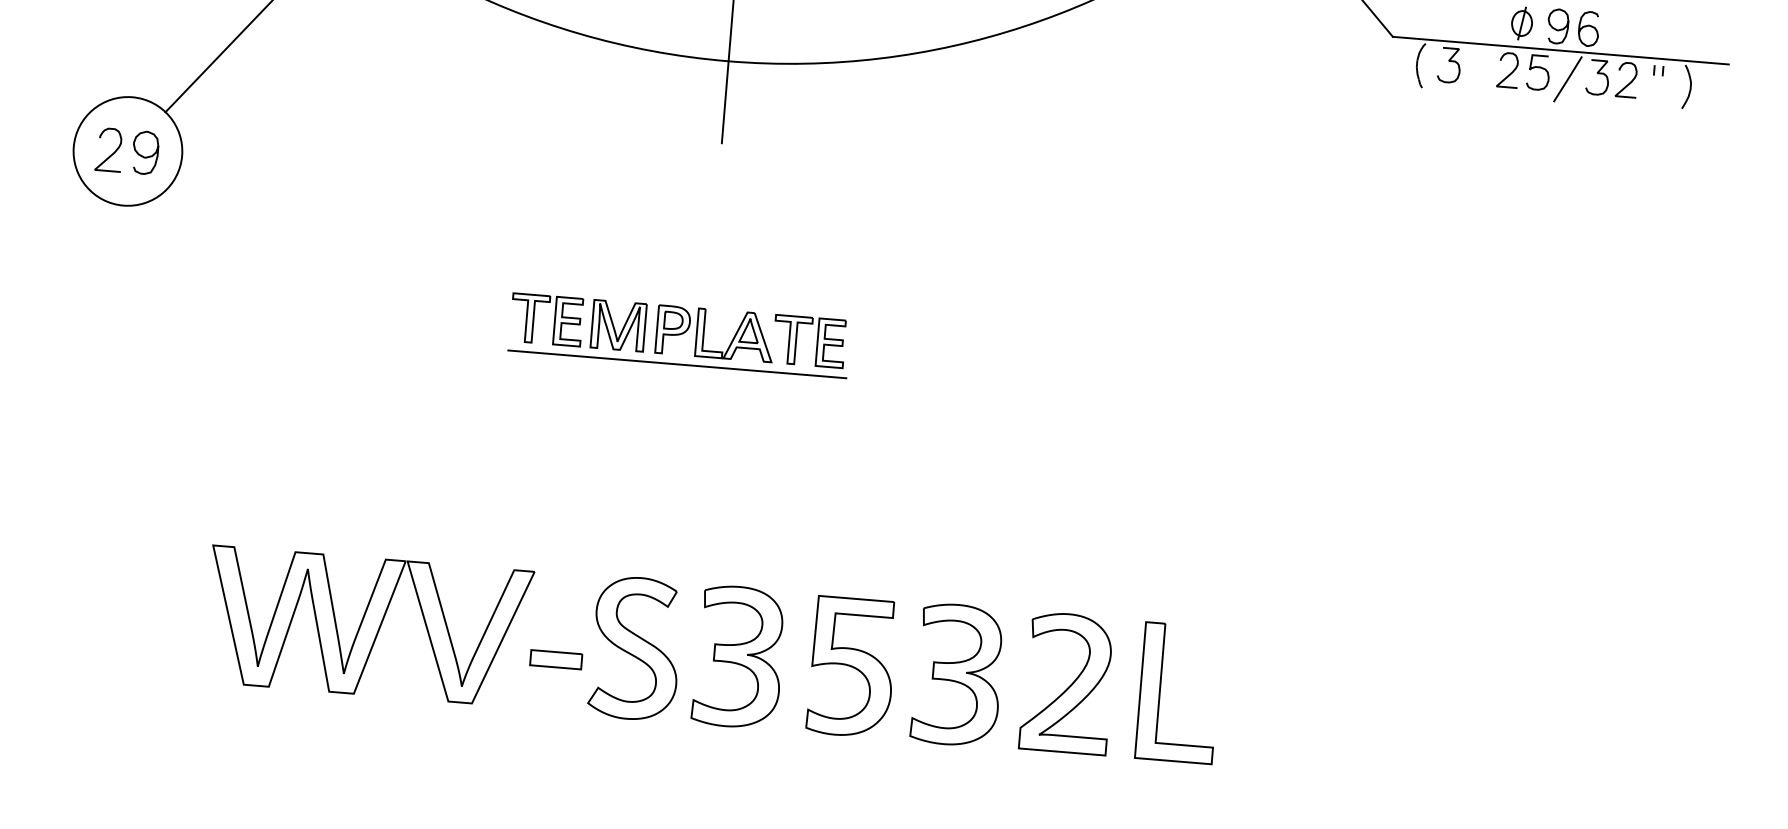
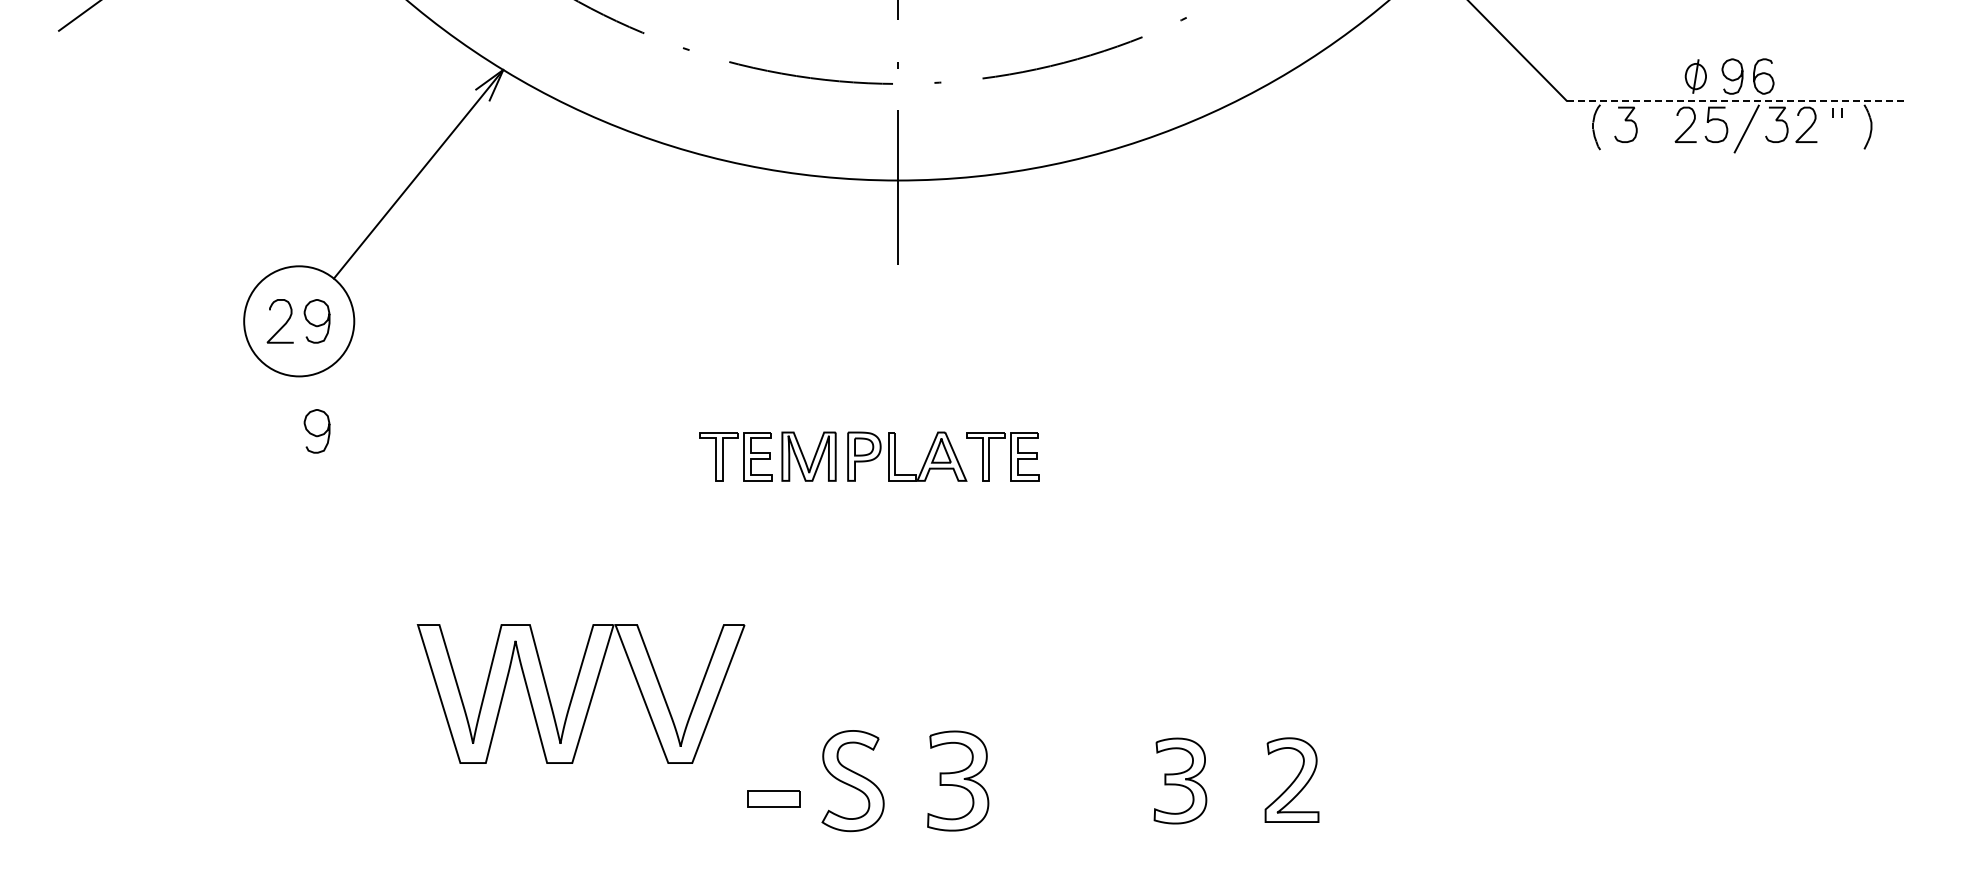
line: (1561, 50) -> (1737, 100), solid -> dashed
curve: (134, 264) -> (315, 434), added
line: (677, 364) -> (871, 490), removed
part: (367, 625) -> (580, 693), moved
part: (635, 647) -> (852, 780), size x0.7
part: (739, 656) -> (958, 780), size x0.7
part: (851, 666) -> (1072, 781), removed
part: (957, 674) -> (1180, 780), size x0.6
part: (1067, 682) -> (1291, 779), size x0.6
part: (1160, 691) -> (1386, 780), removed

